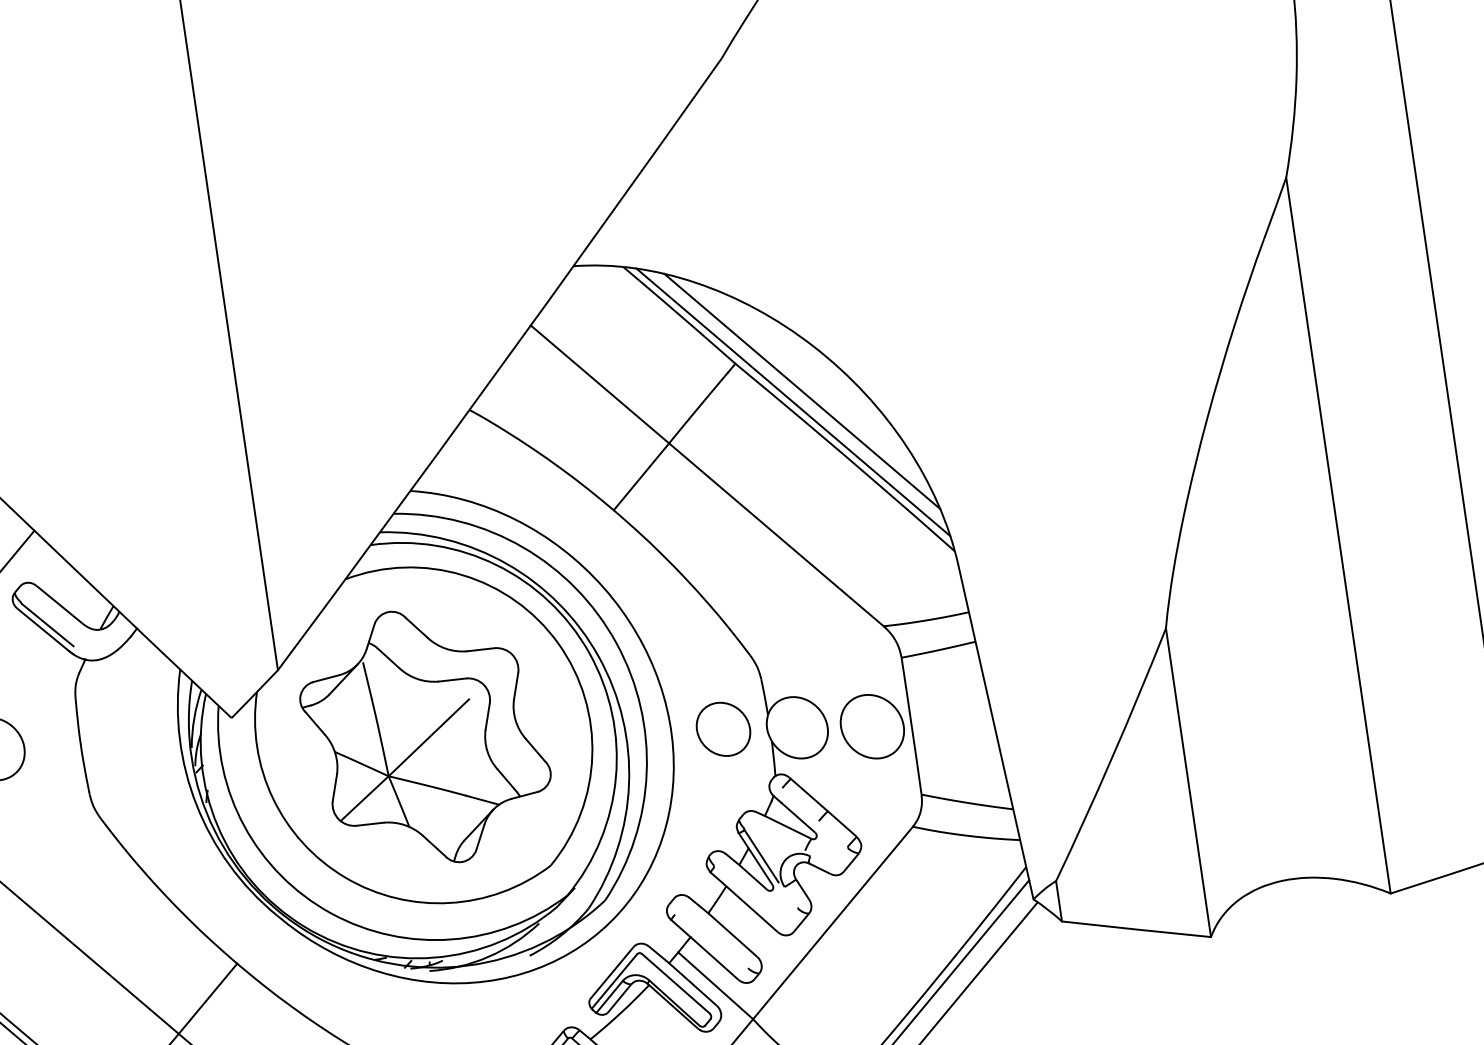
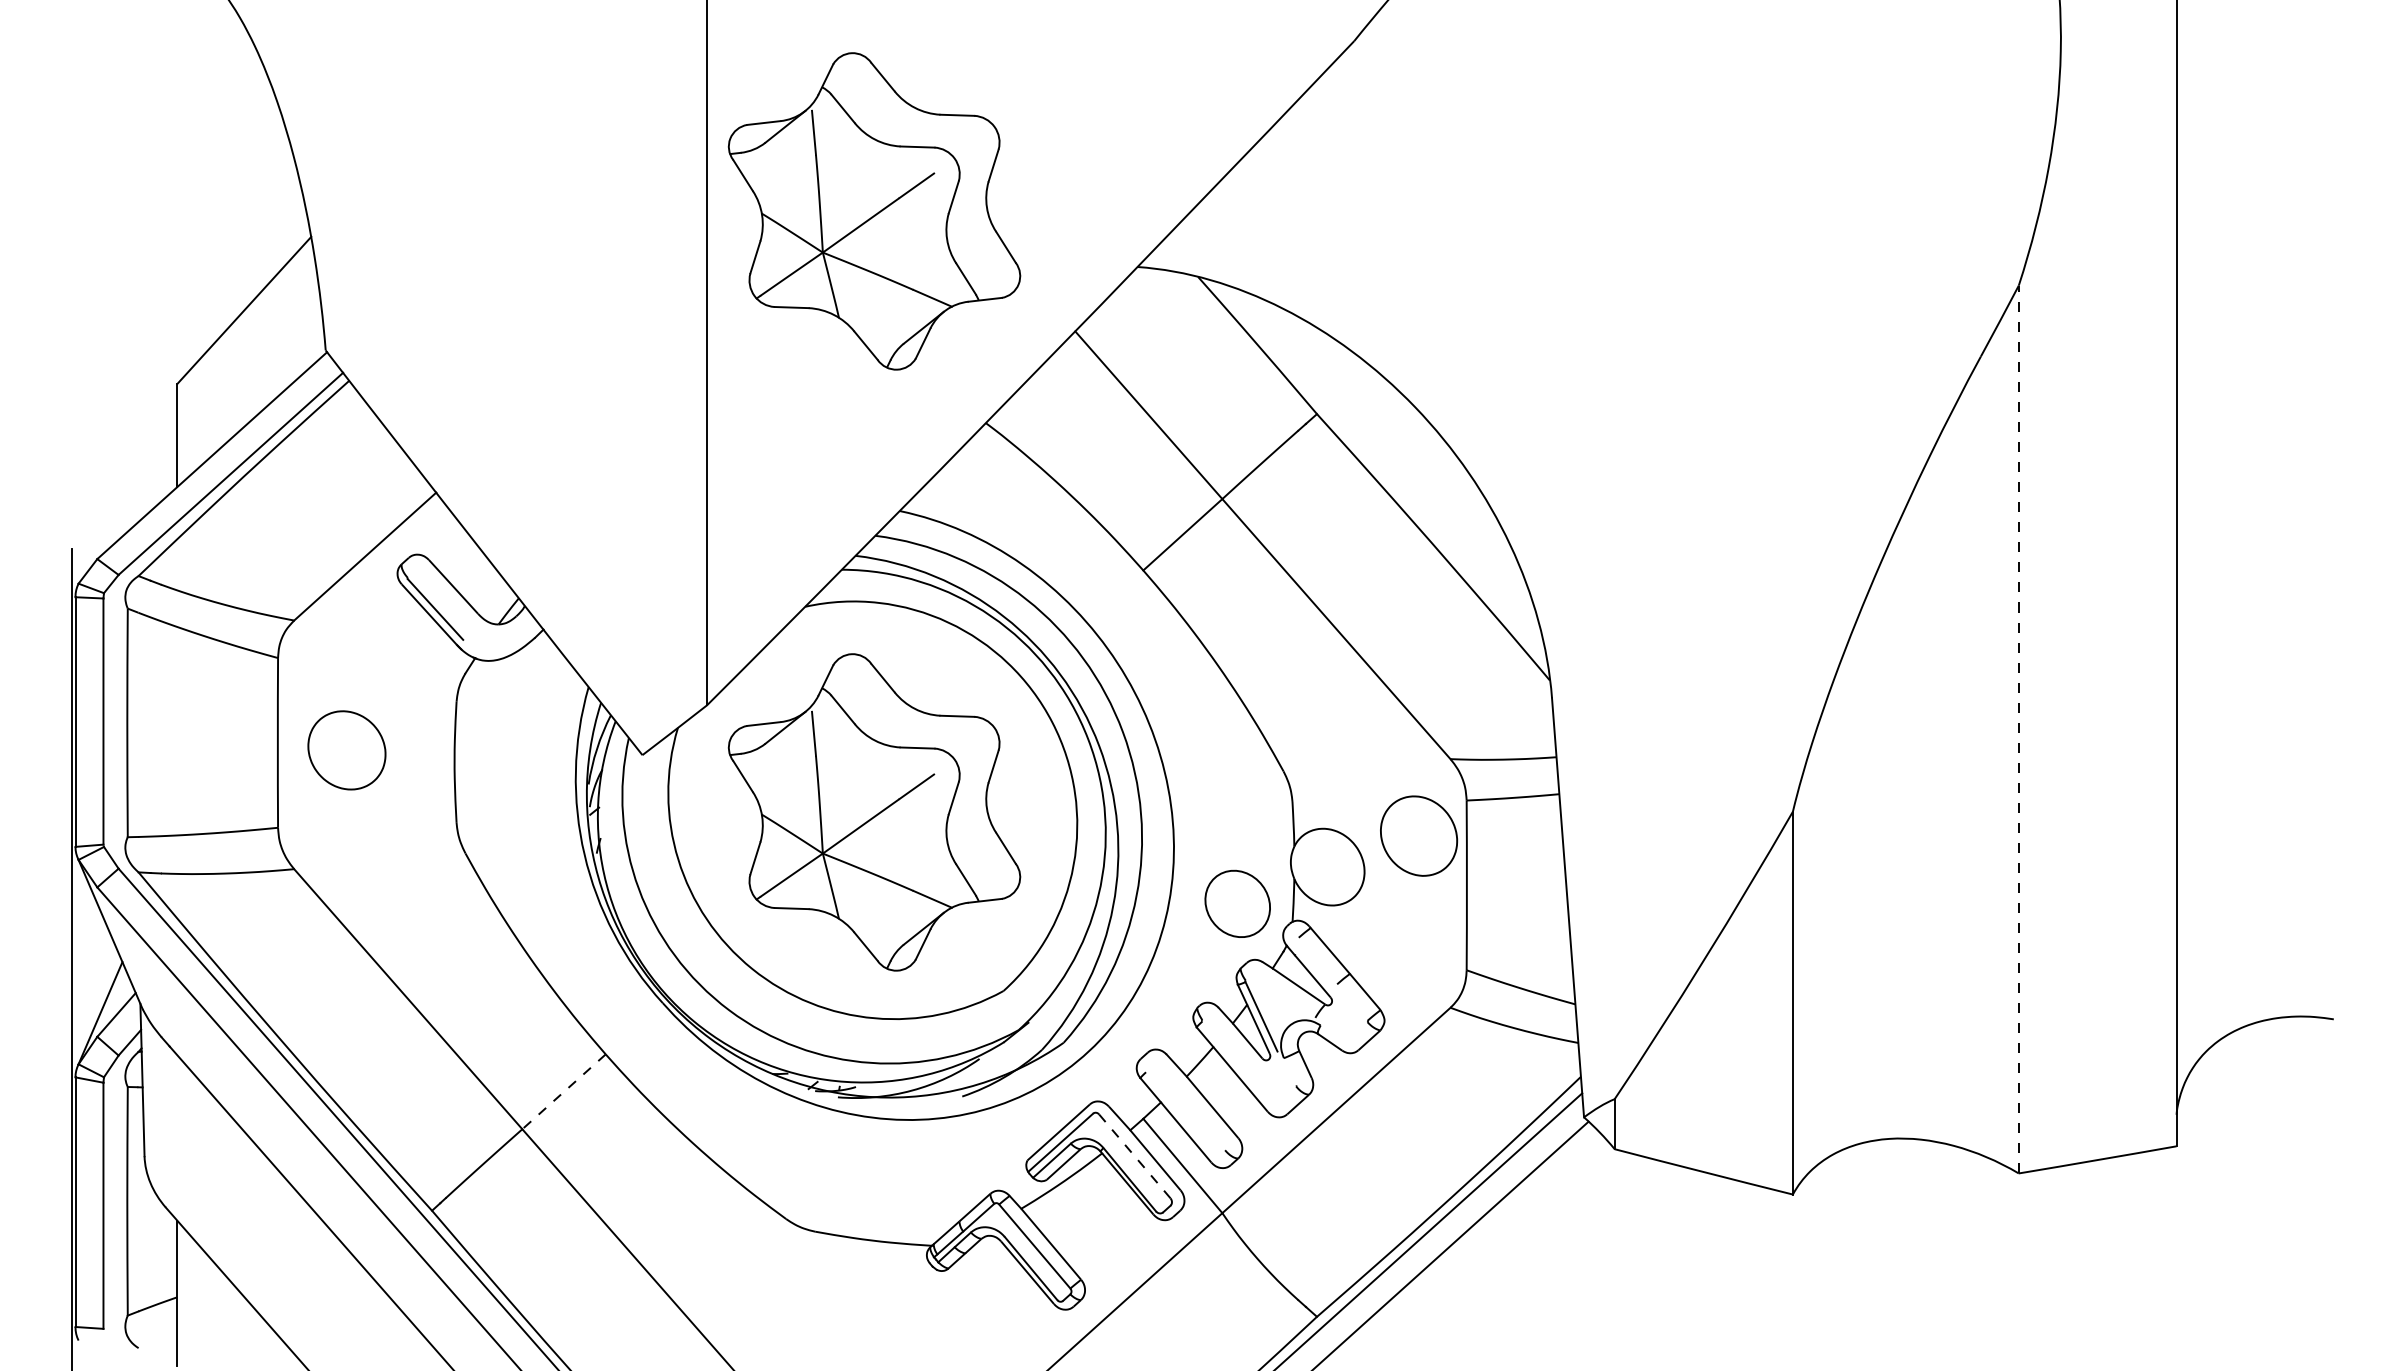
part: (354, 252) -> (874, 211), added
line: (802, 391) -> (1393, 459), removed
line: (793, 401) -> (1380, 470), removed
line: (1338, 535) -> (2018, 729), solid -> dashed
part: (872, 726) -> (1419, 835), moved
part: (723, 729) -> (1237, 903), moved
line: (675, 983) -> (1134, 1156), solid -> dashed
line: (207, 999) -> (563, 1092), solid -> dashed

